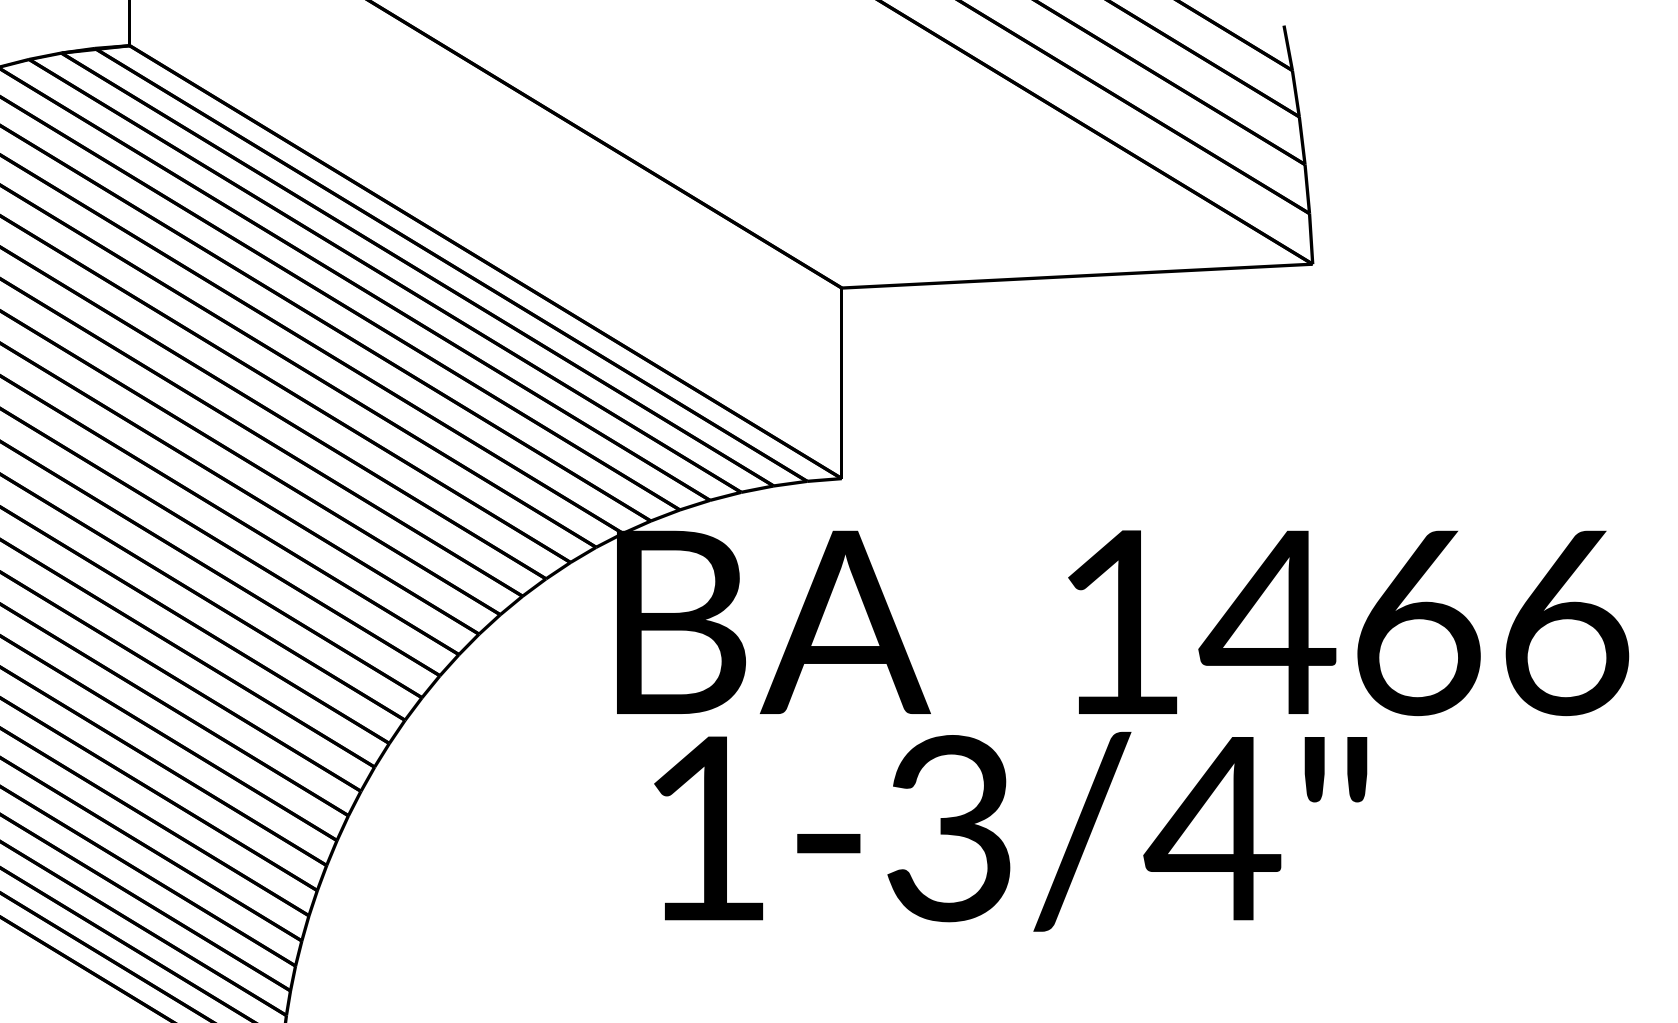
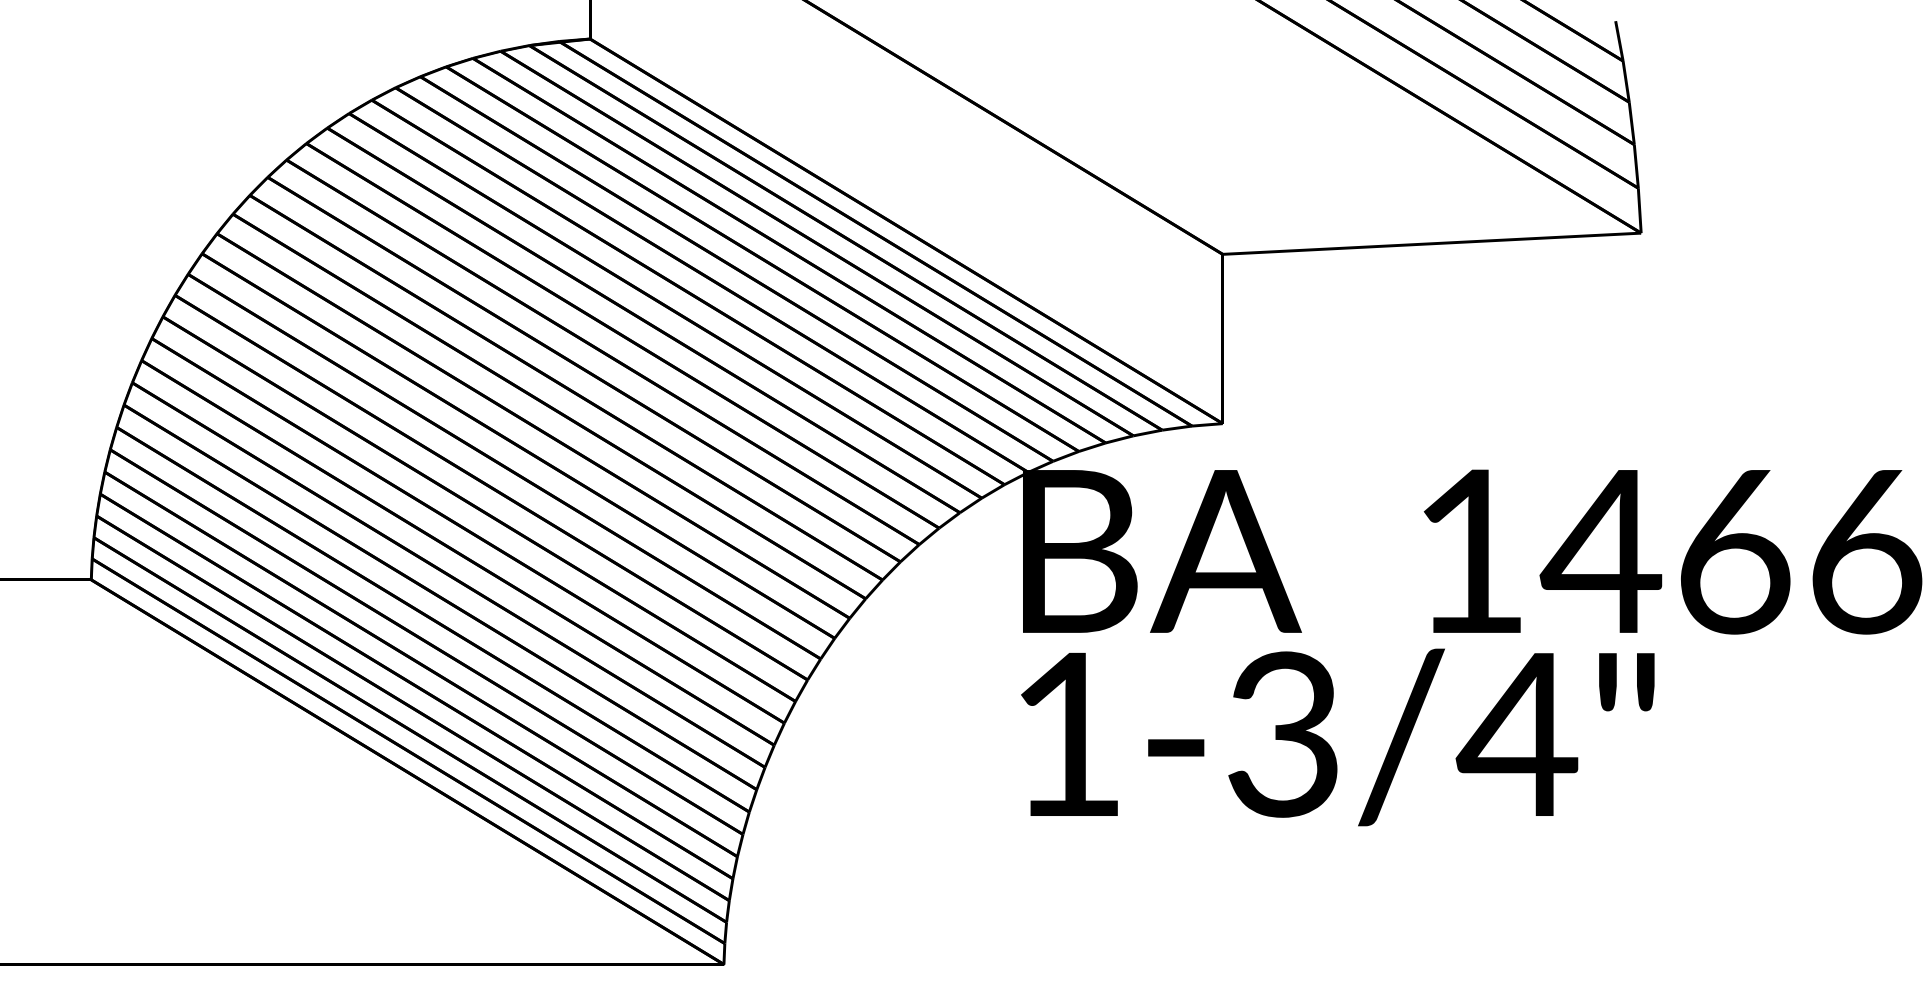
text: (1010, 831) -> (1337, 737), moved

